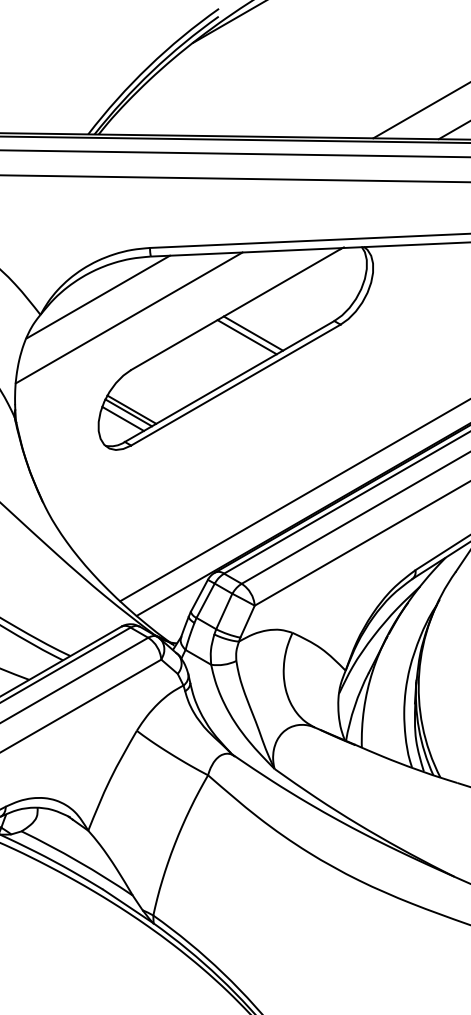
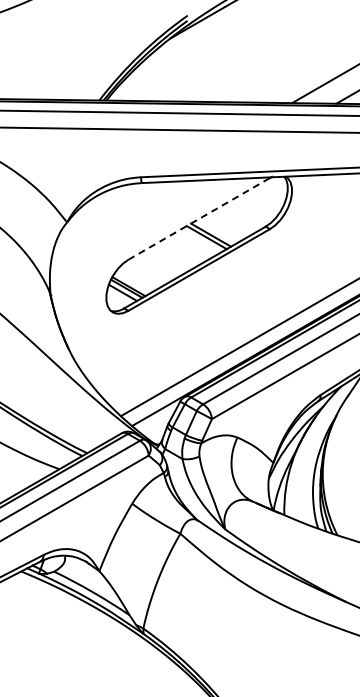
line: (97, 297) -> (105, 210), removed
line: (236, 308) -> (199, 218), solid -> dashed
line: (128, 317) -> (126, 224), removed

